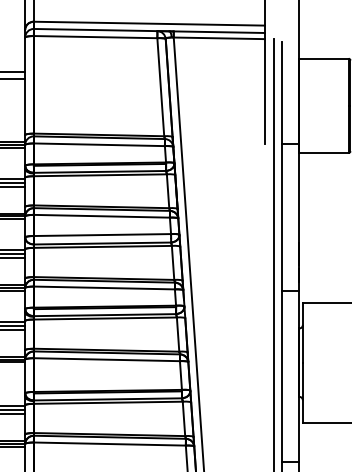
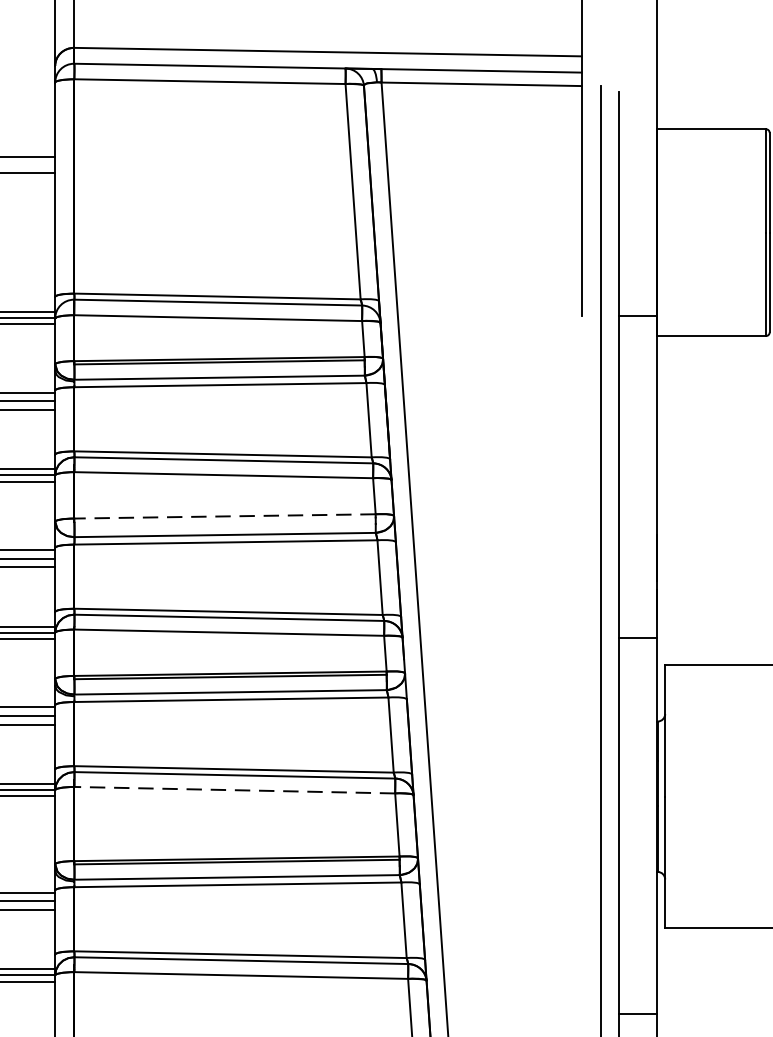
line: (102, 235) -> (225, 517), solid -> dashed
line: (106, 359) -> (233, 789), solid -> dashed

